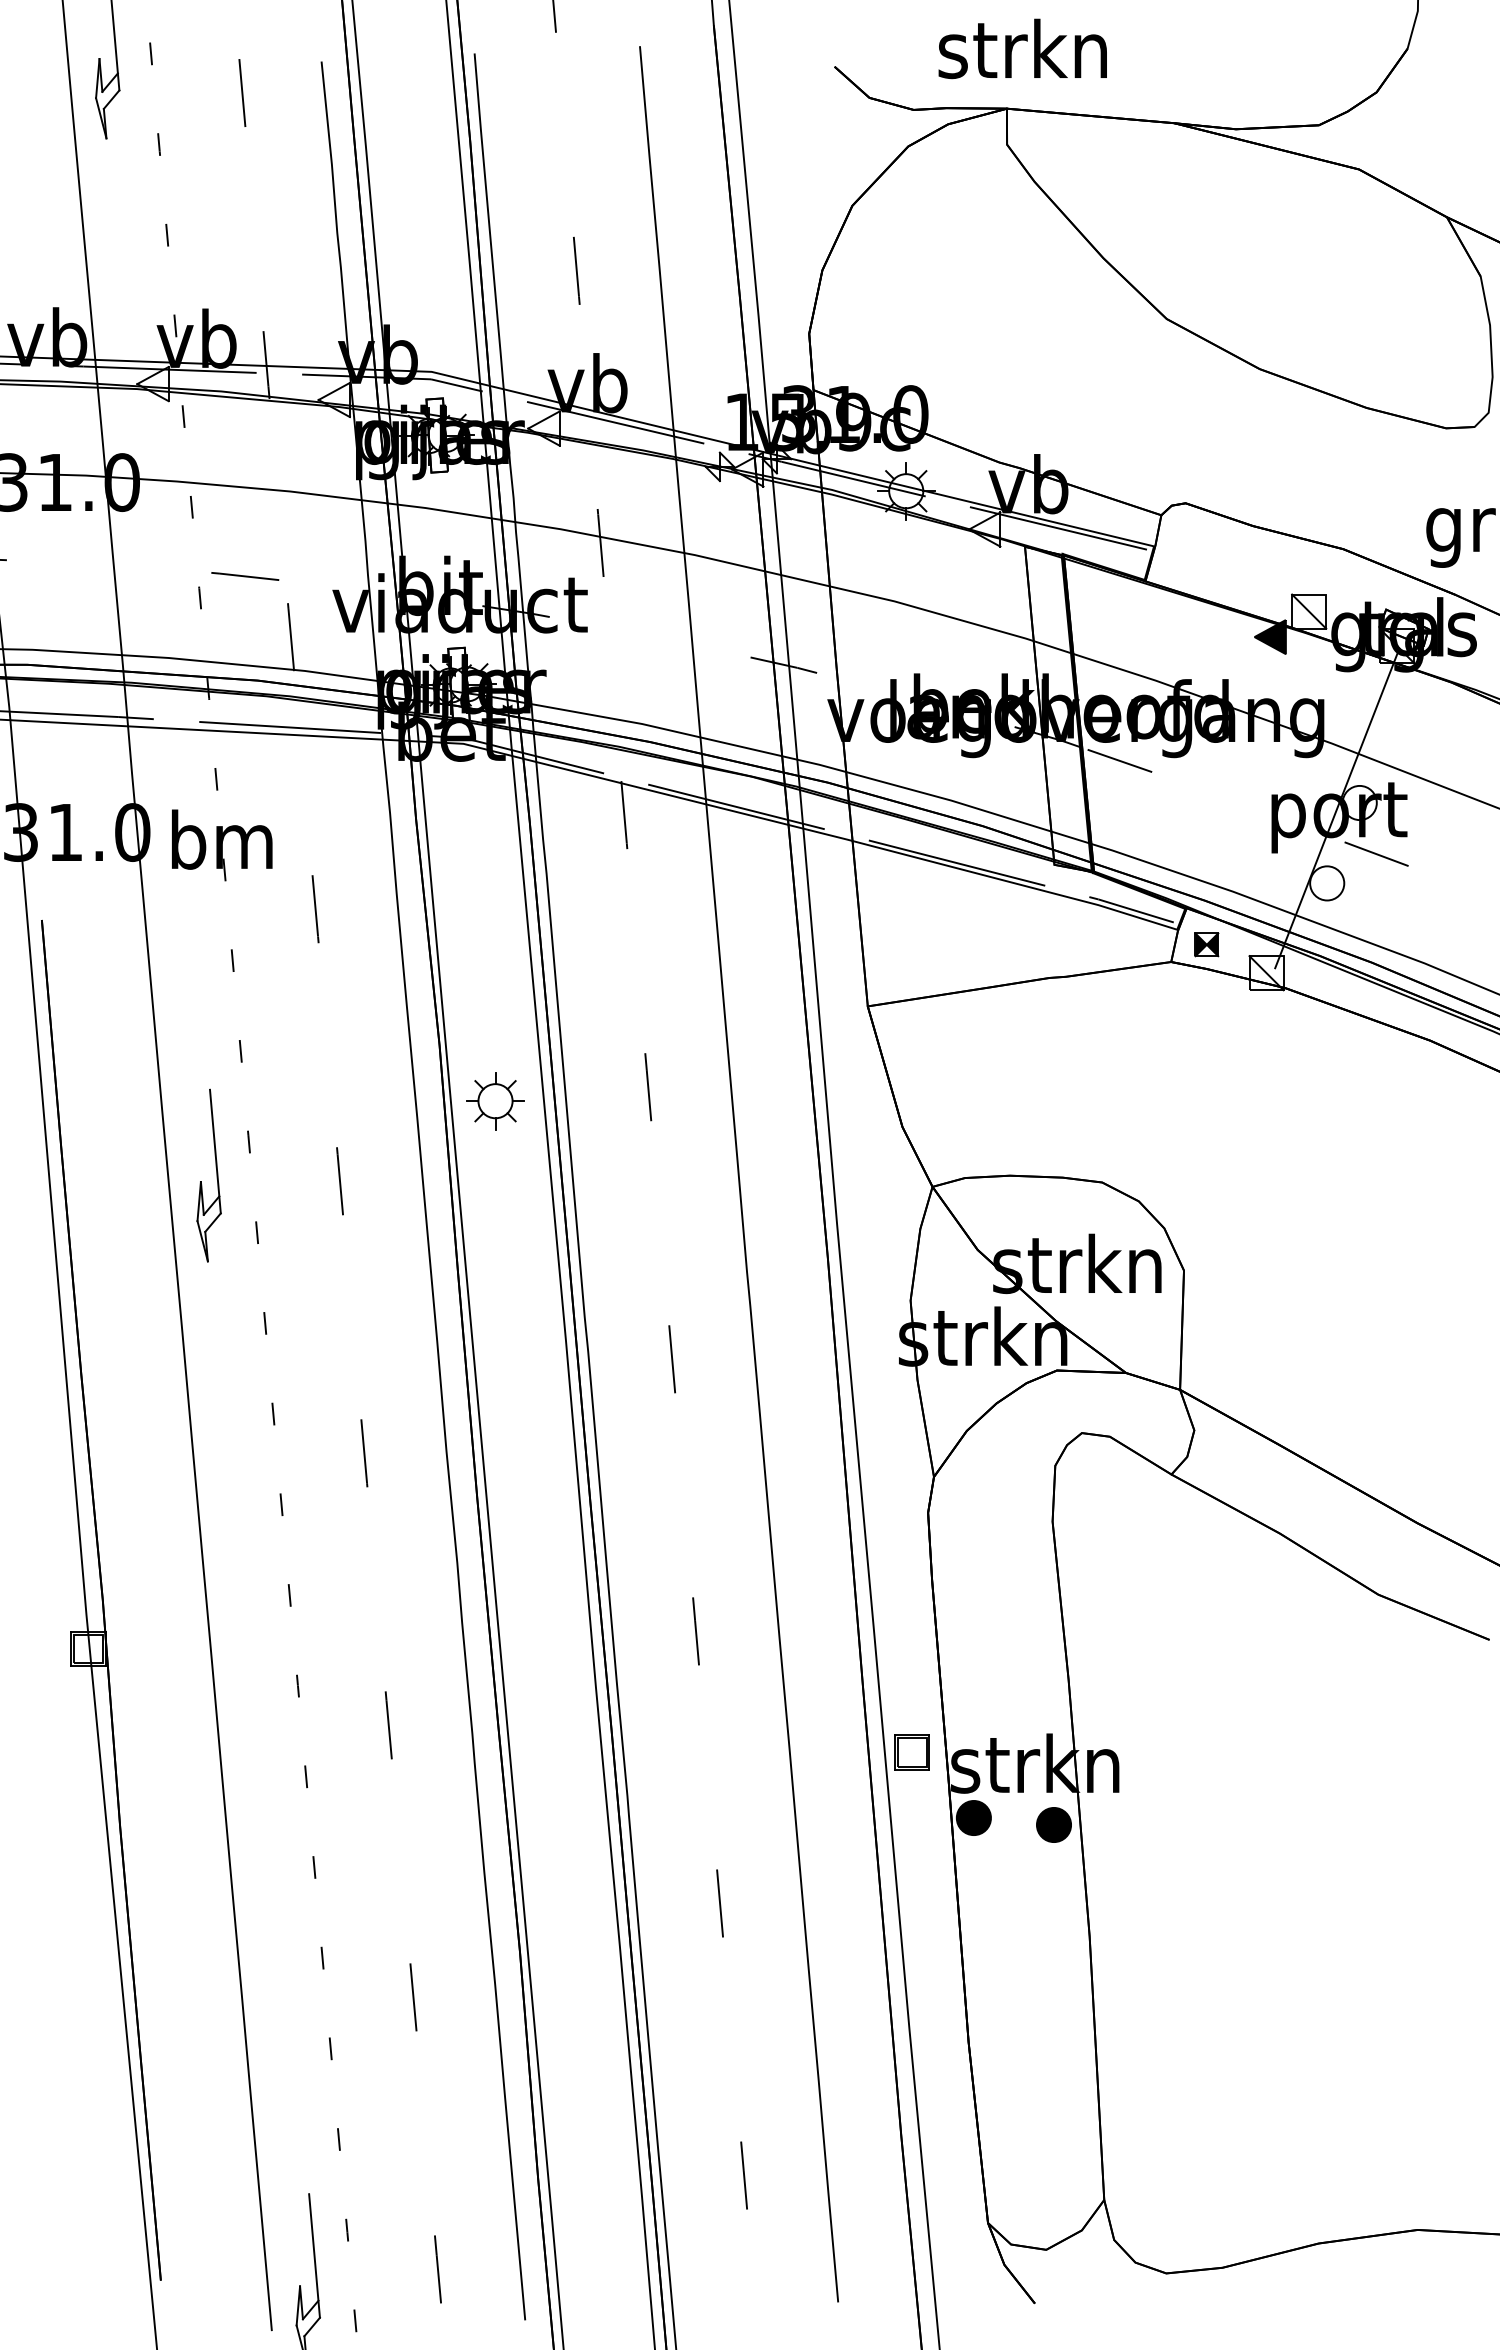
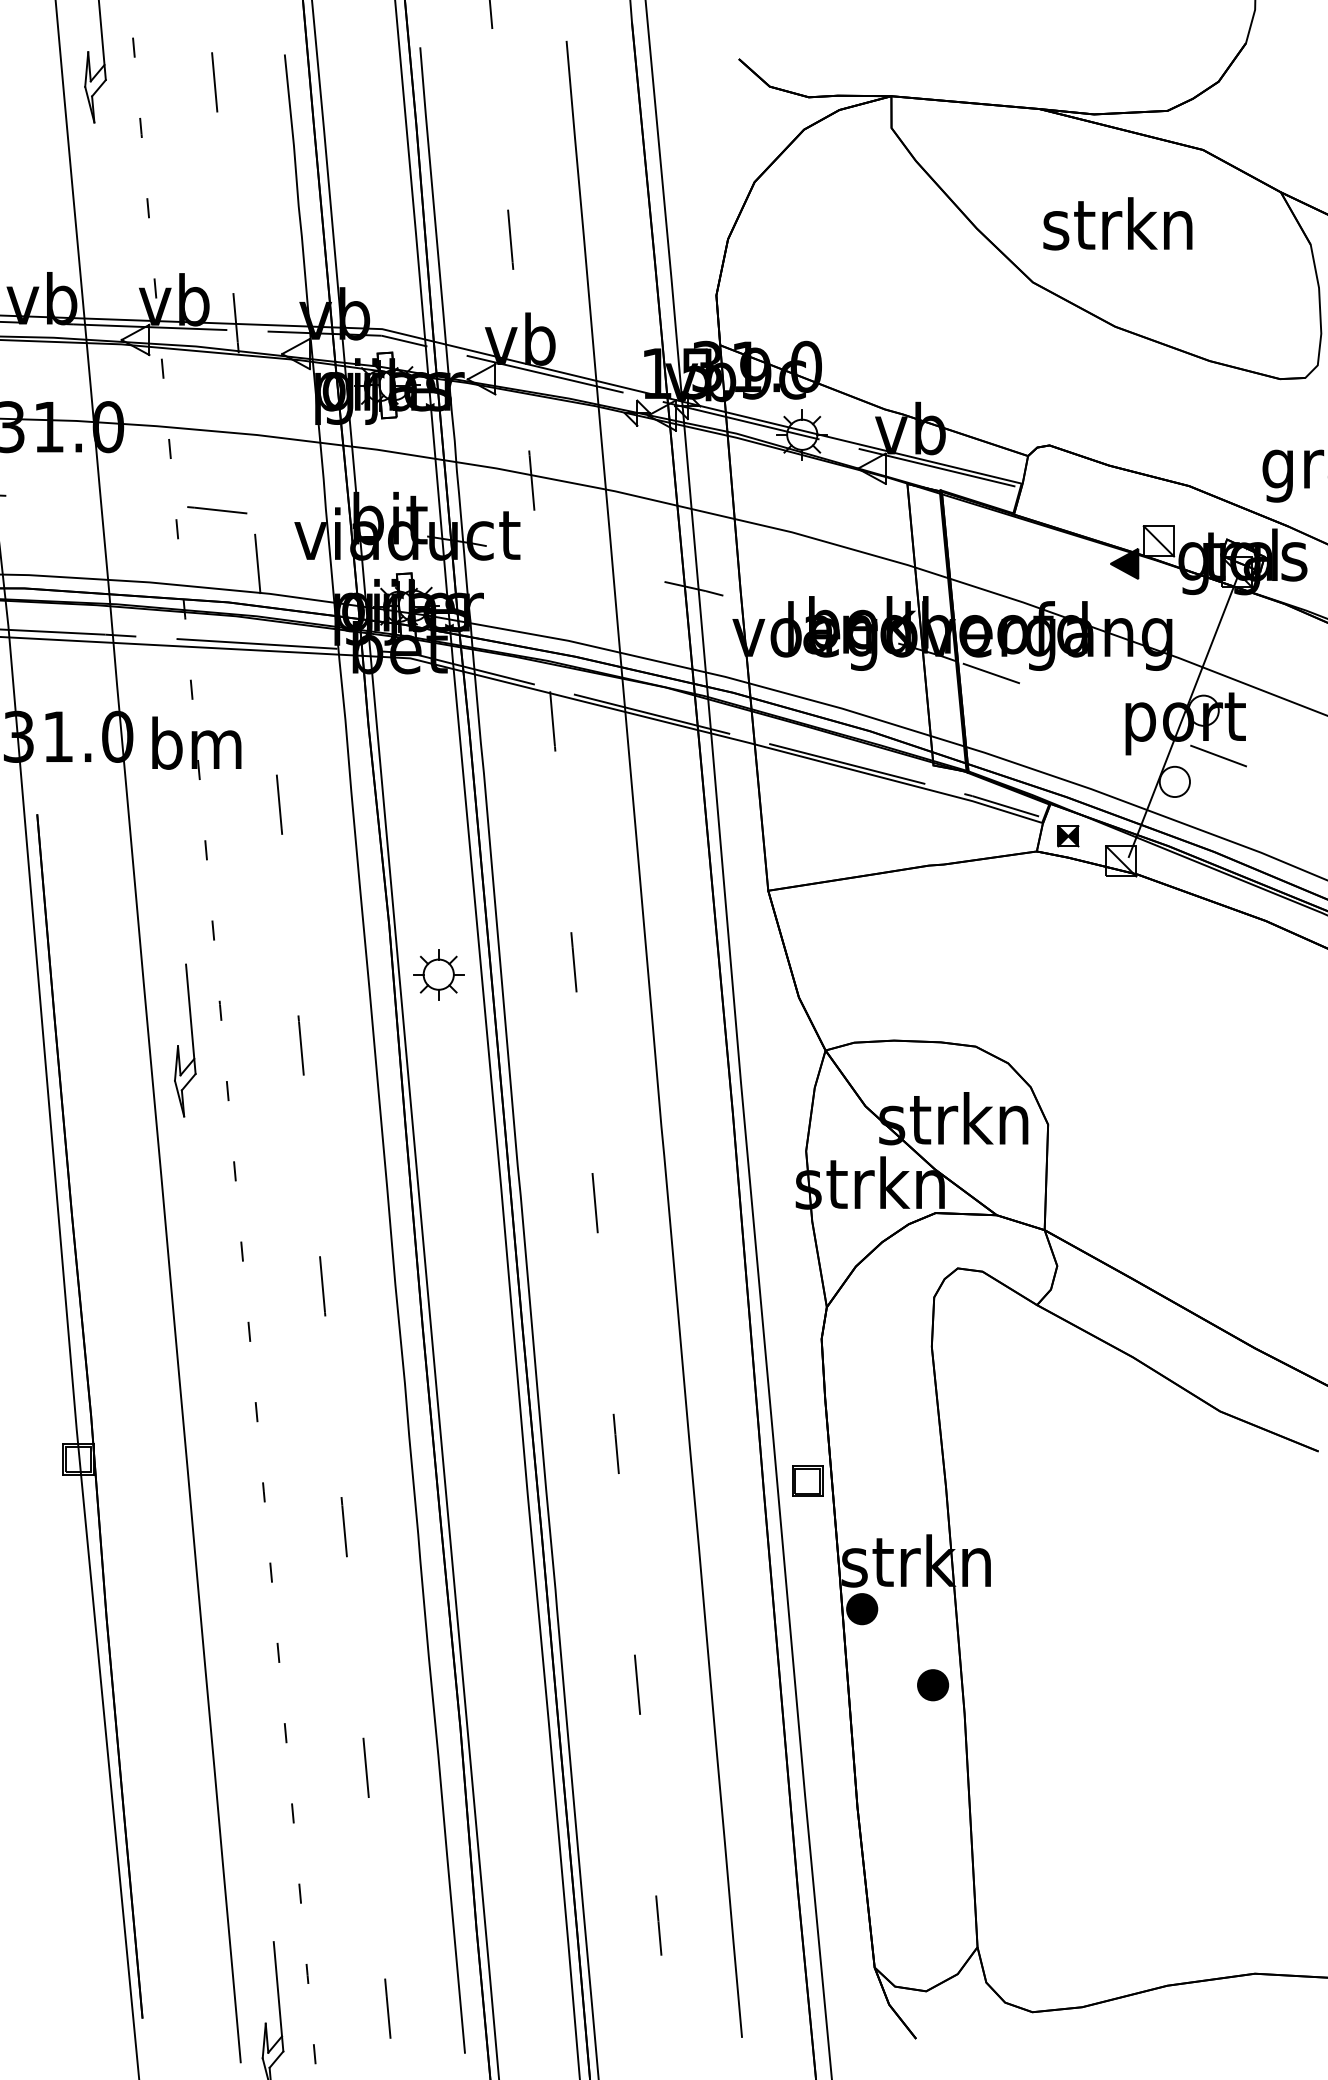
text: (1022, 48) -> (1117, 223), moved
part: (911, 1752) -> (806, 1481), moved
part: (1053, 1824) -> (932, 1684), moved

